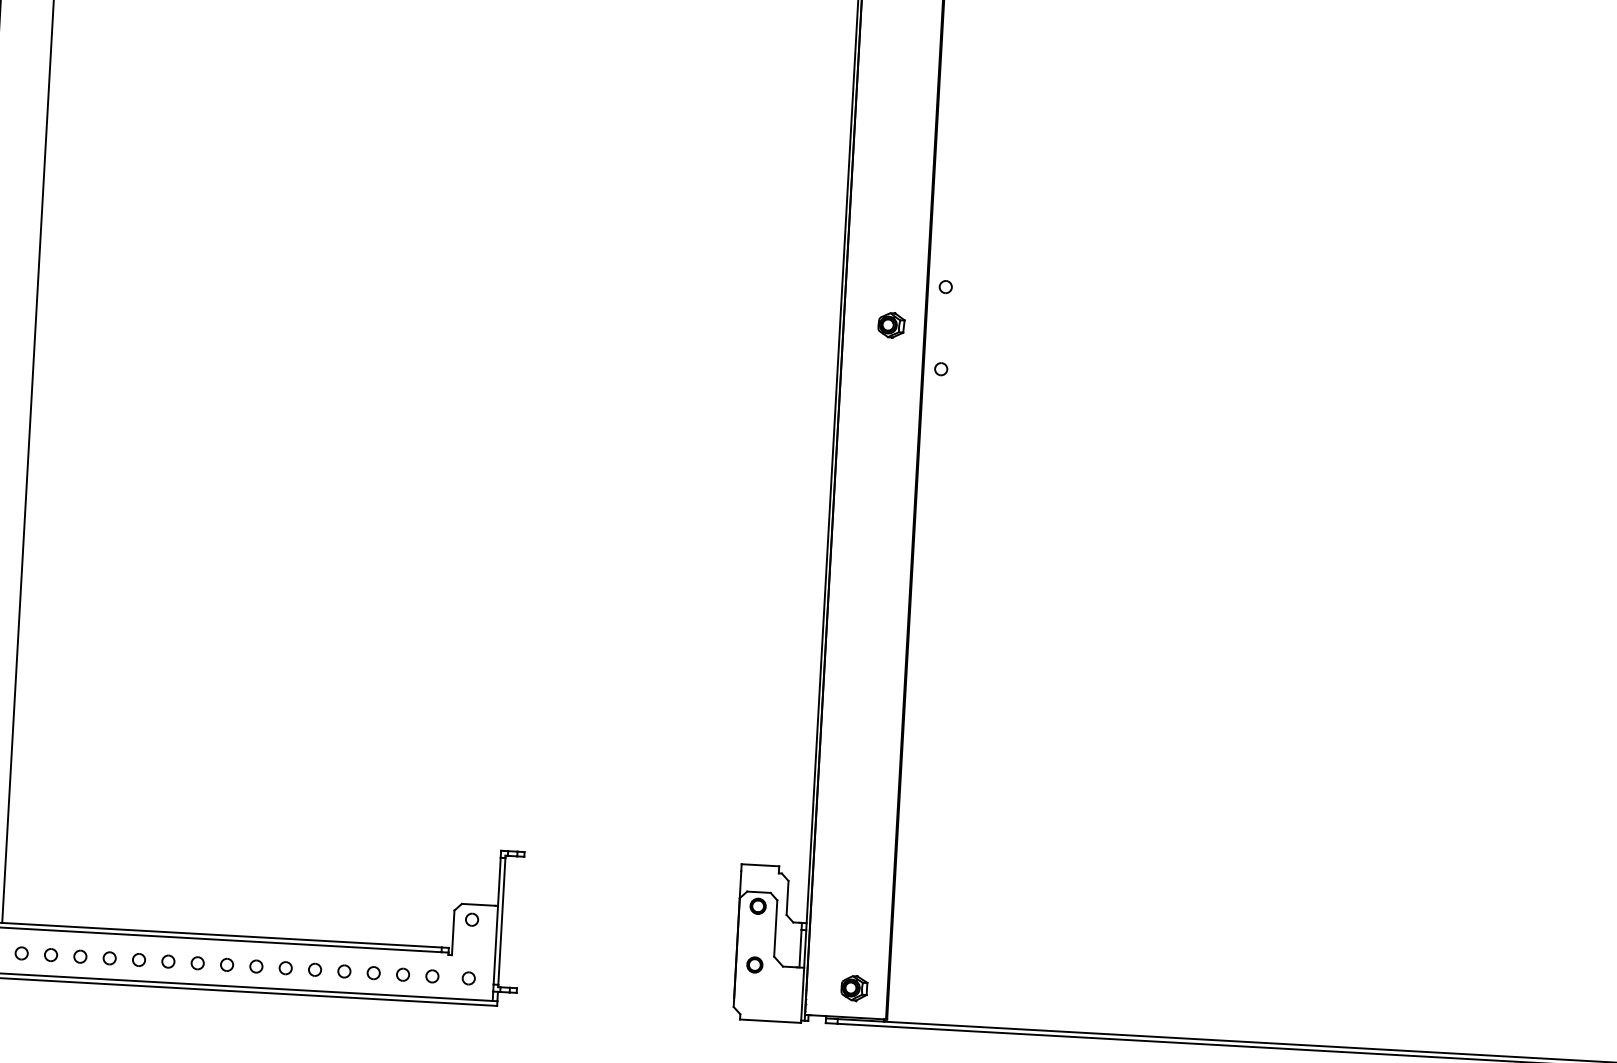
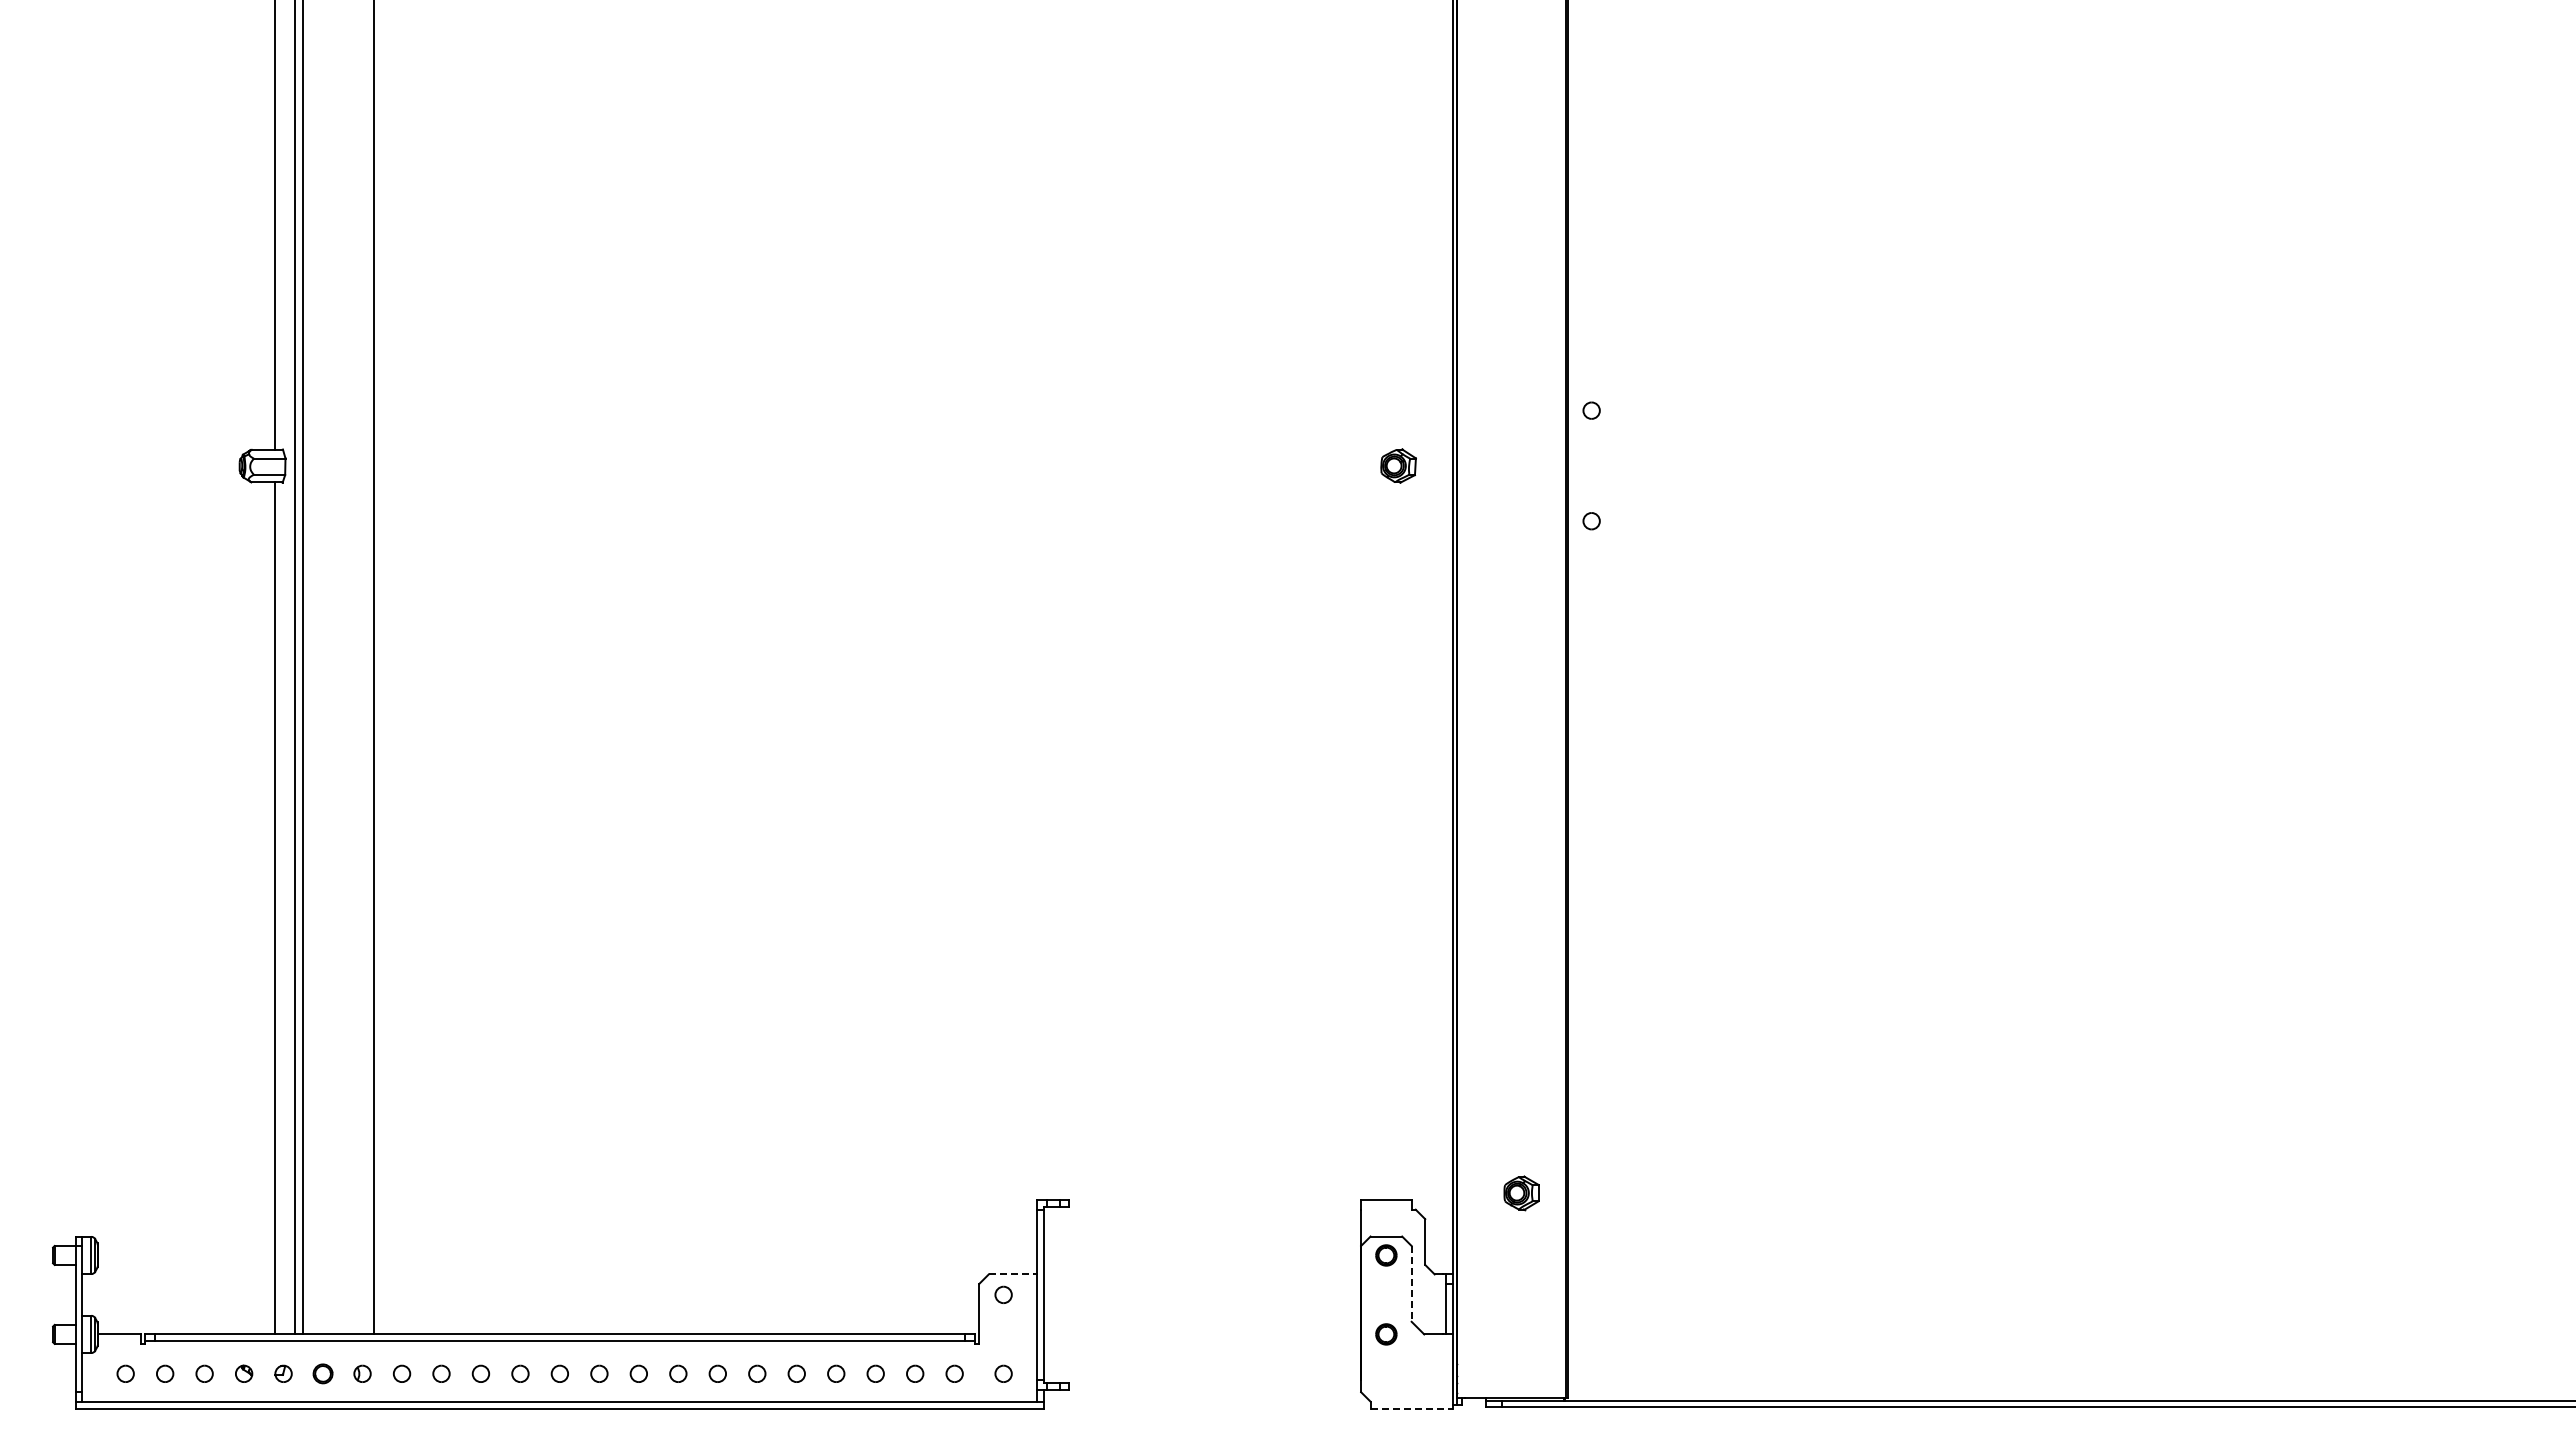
part: (891, 324) -> (1398, 465), moved
line: (478, 904) -> (1011, 1274), solid -> dashed
line: (775, 928) -> (1411, 1283), solid -> dashed
part: (854, 988) -> (1521, 1193), moved
line: (771, 1021) -> (1412, 1408), solid -> dashed

